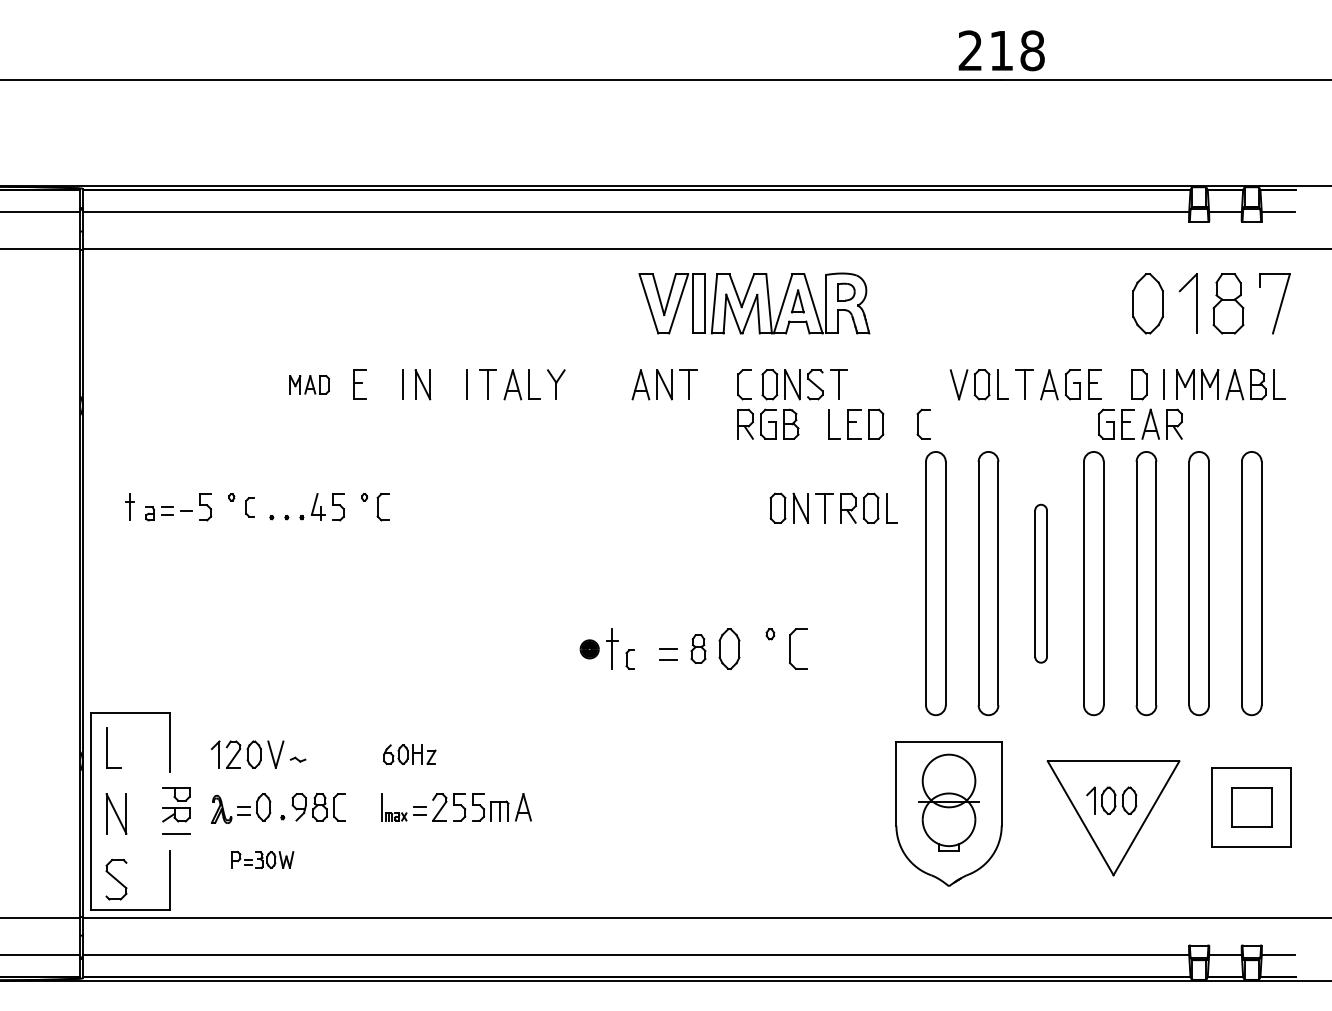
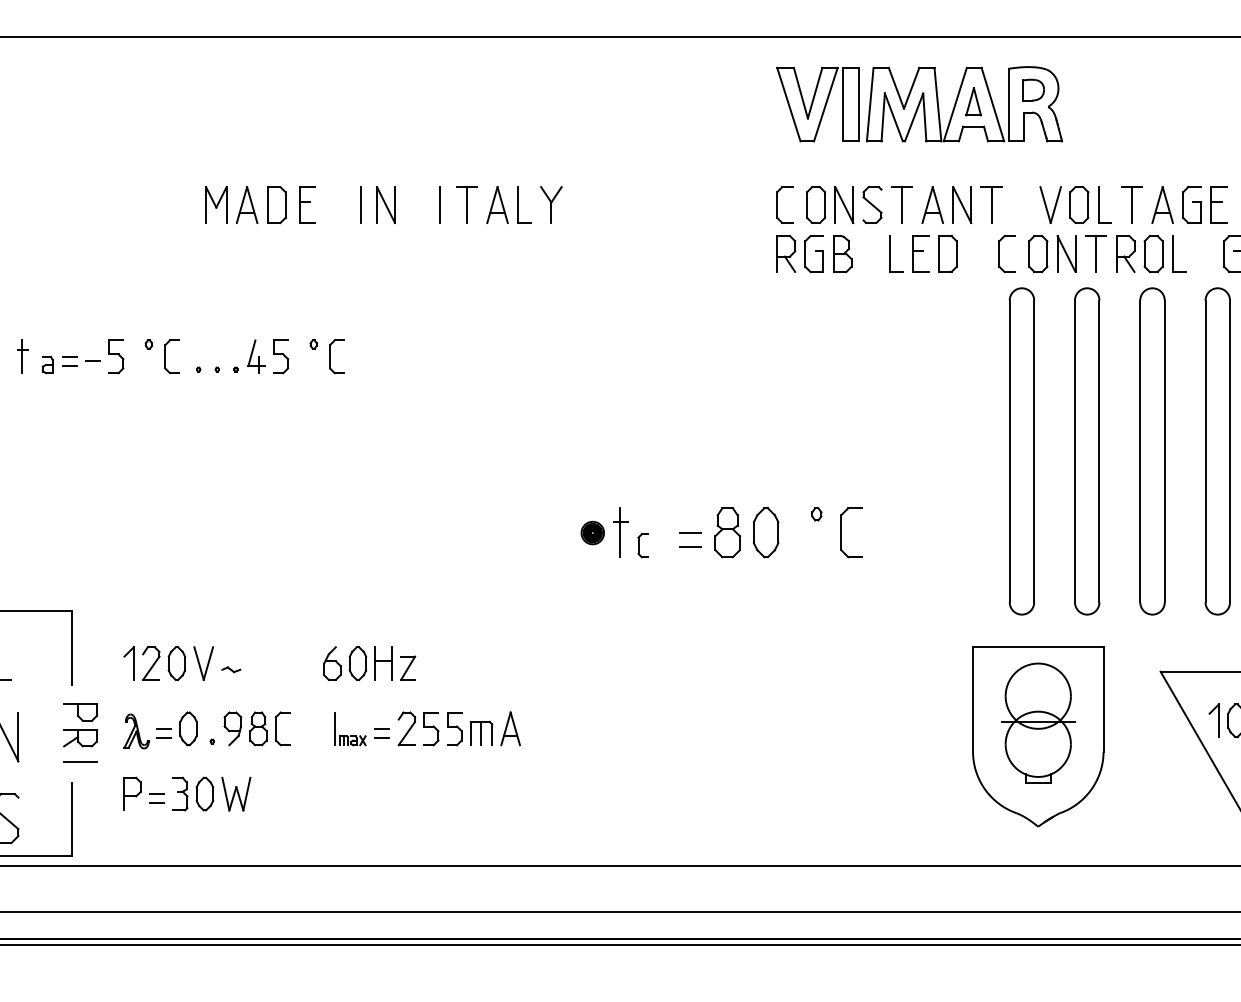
part: (754, 303) -> (919, 104), moved
part: (309, 384) -> (245, 204), size x1.67
part: (664, 384) -> (961, 204), moved
part: (249, 507) -> (171, 357), size x1.43
part: (840, 507) -> (1115, 253), moved
part: (1040, 583) -> (1151, 451), size x1.67
part: (698, 648) -> (727, 531), size x1.43
part: (409, 754) -> (369, 663), size x1.43
part: (262, 859) -> (187, 793), size x1.67

